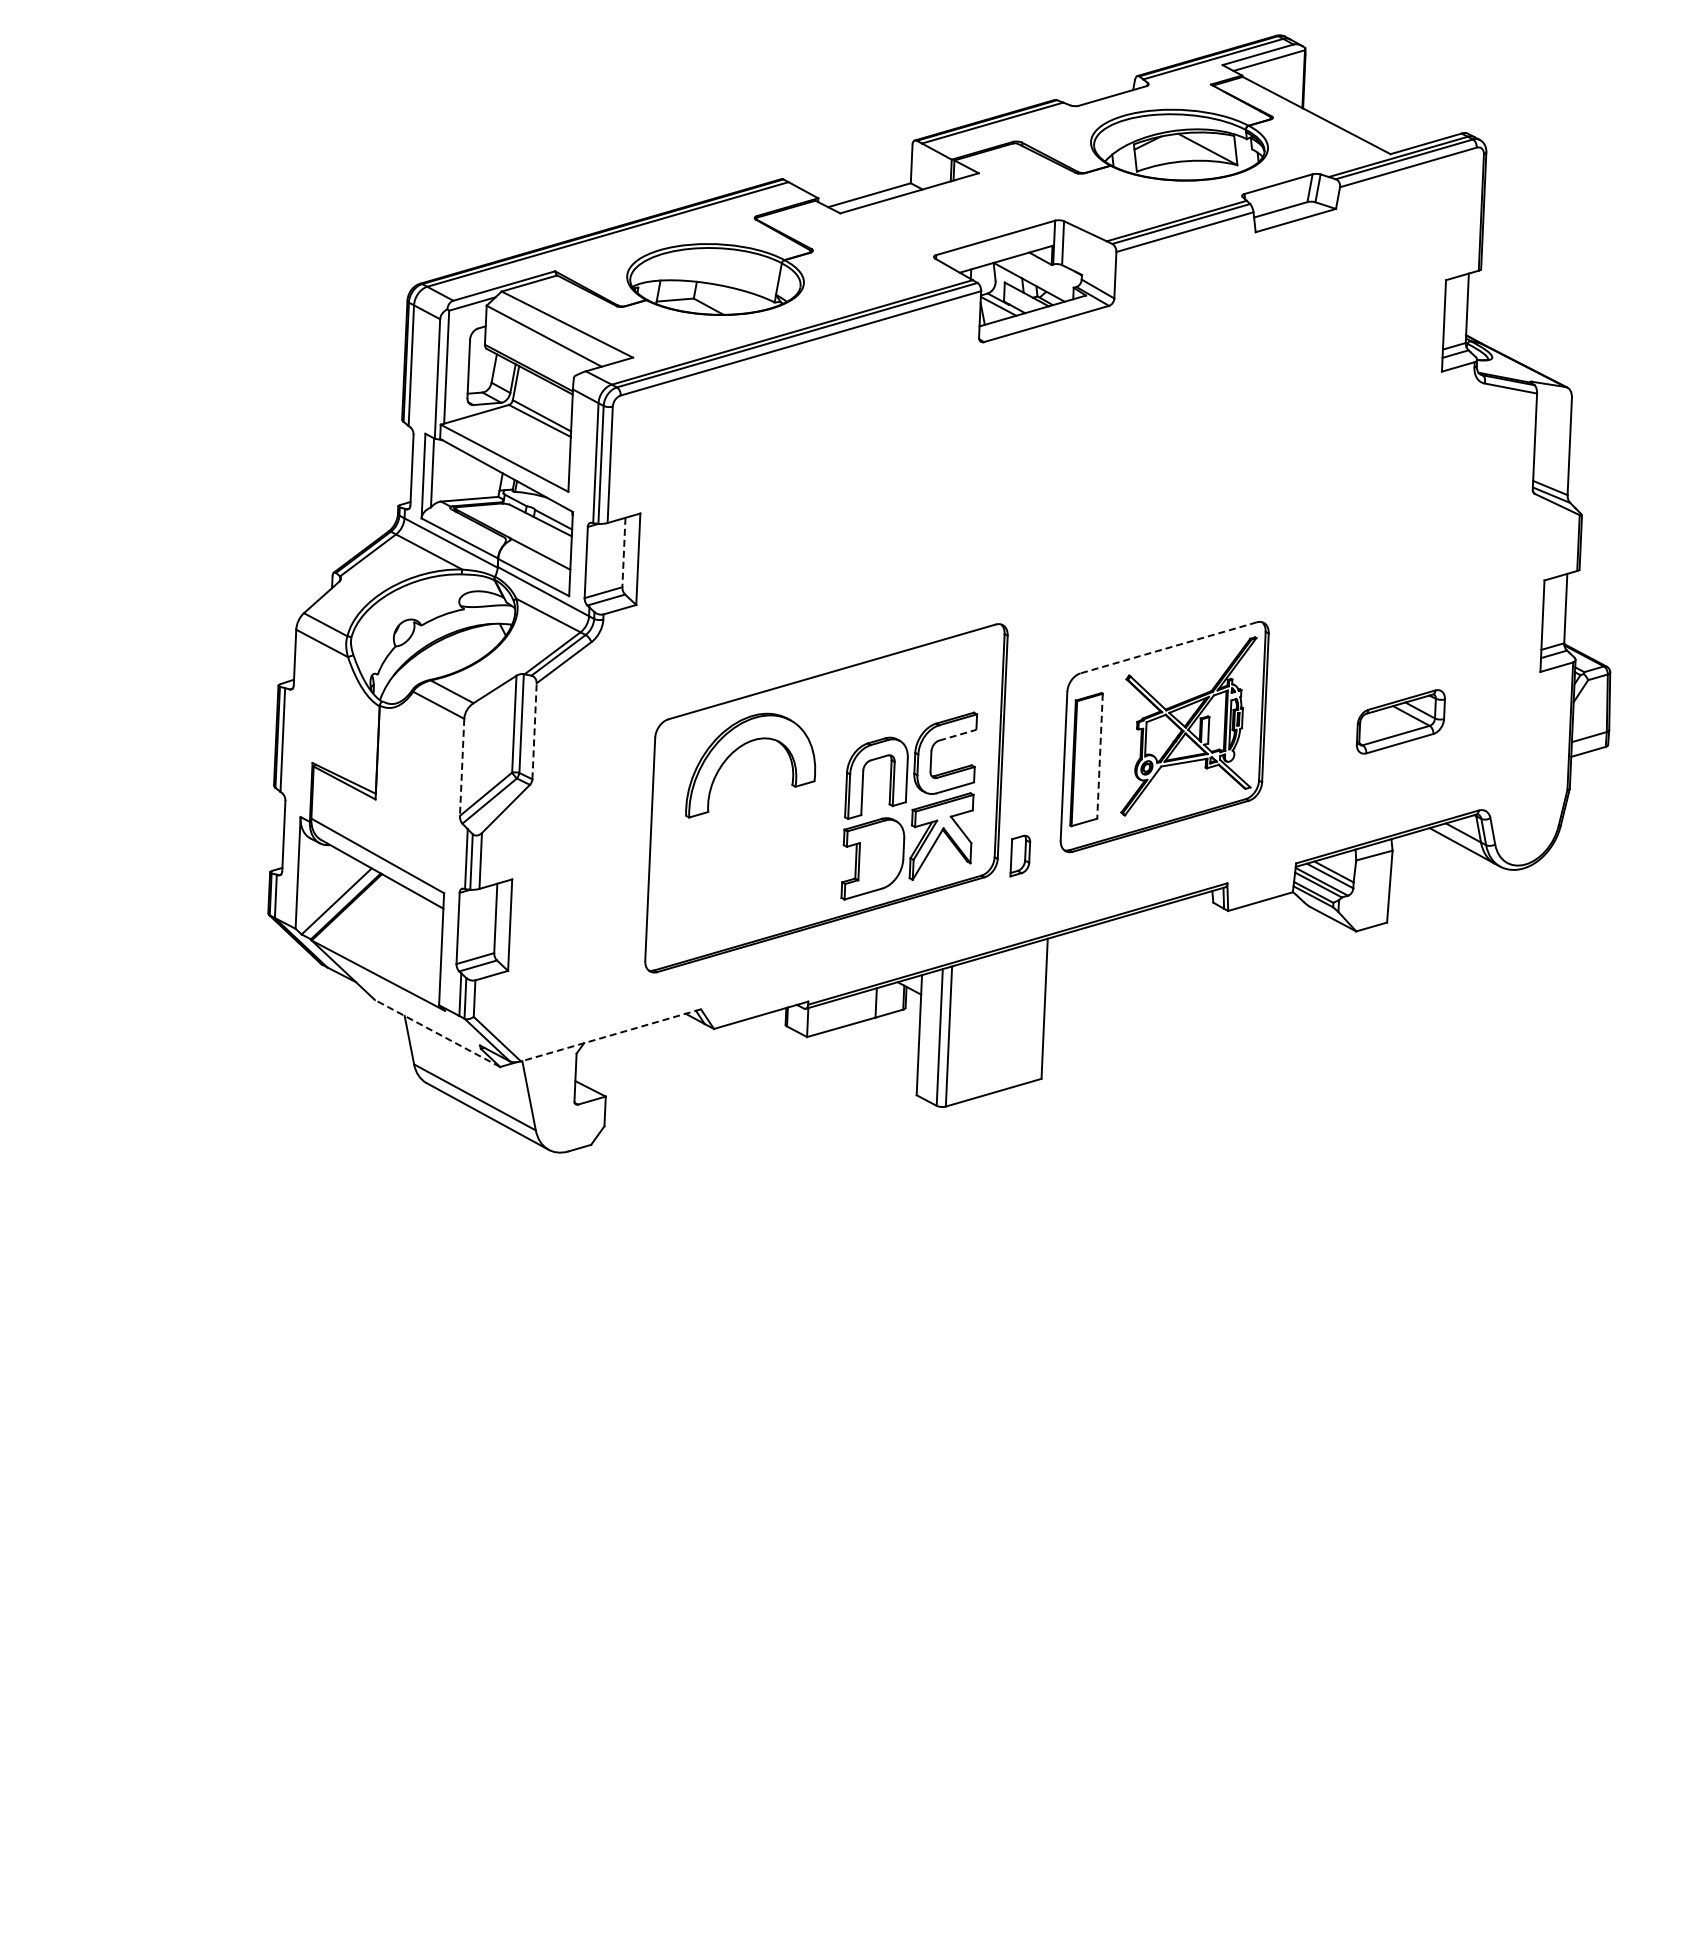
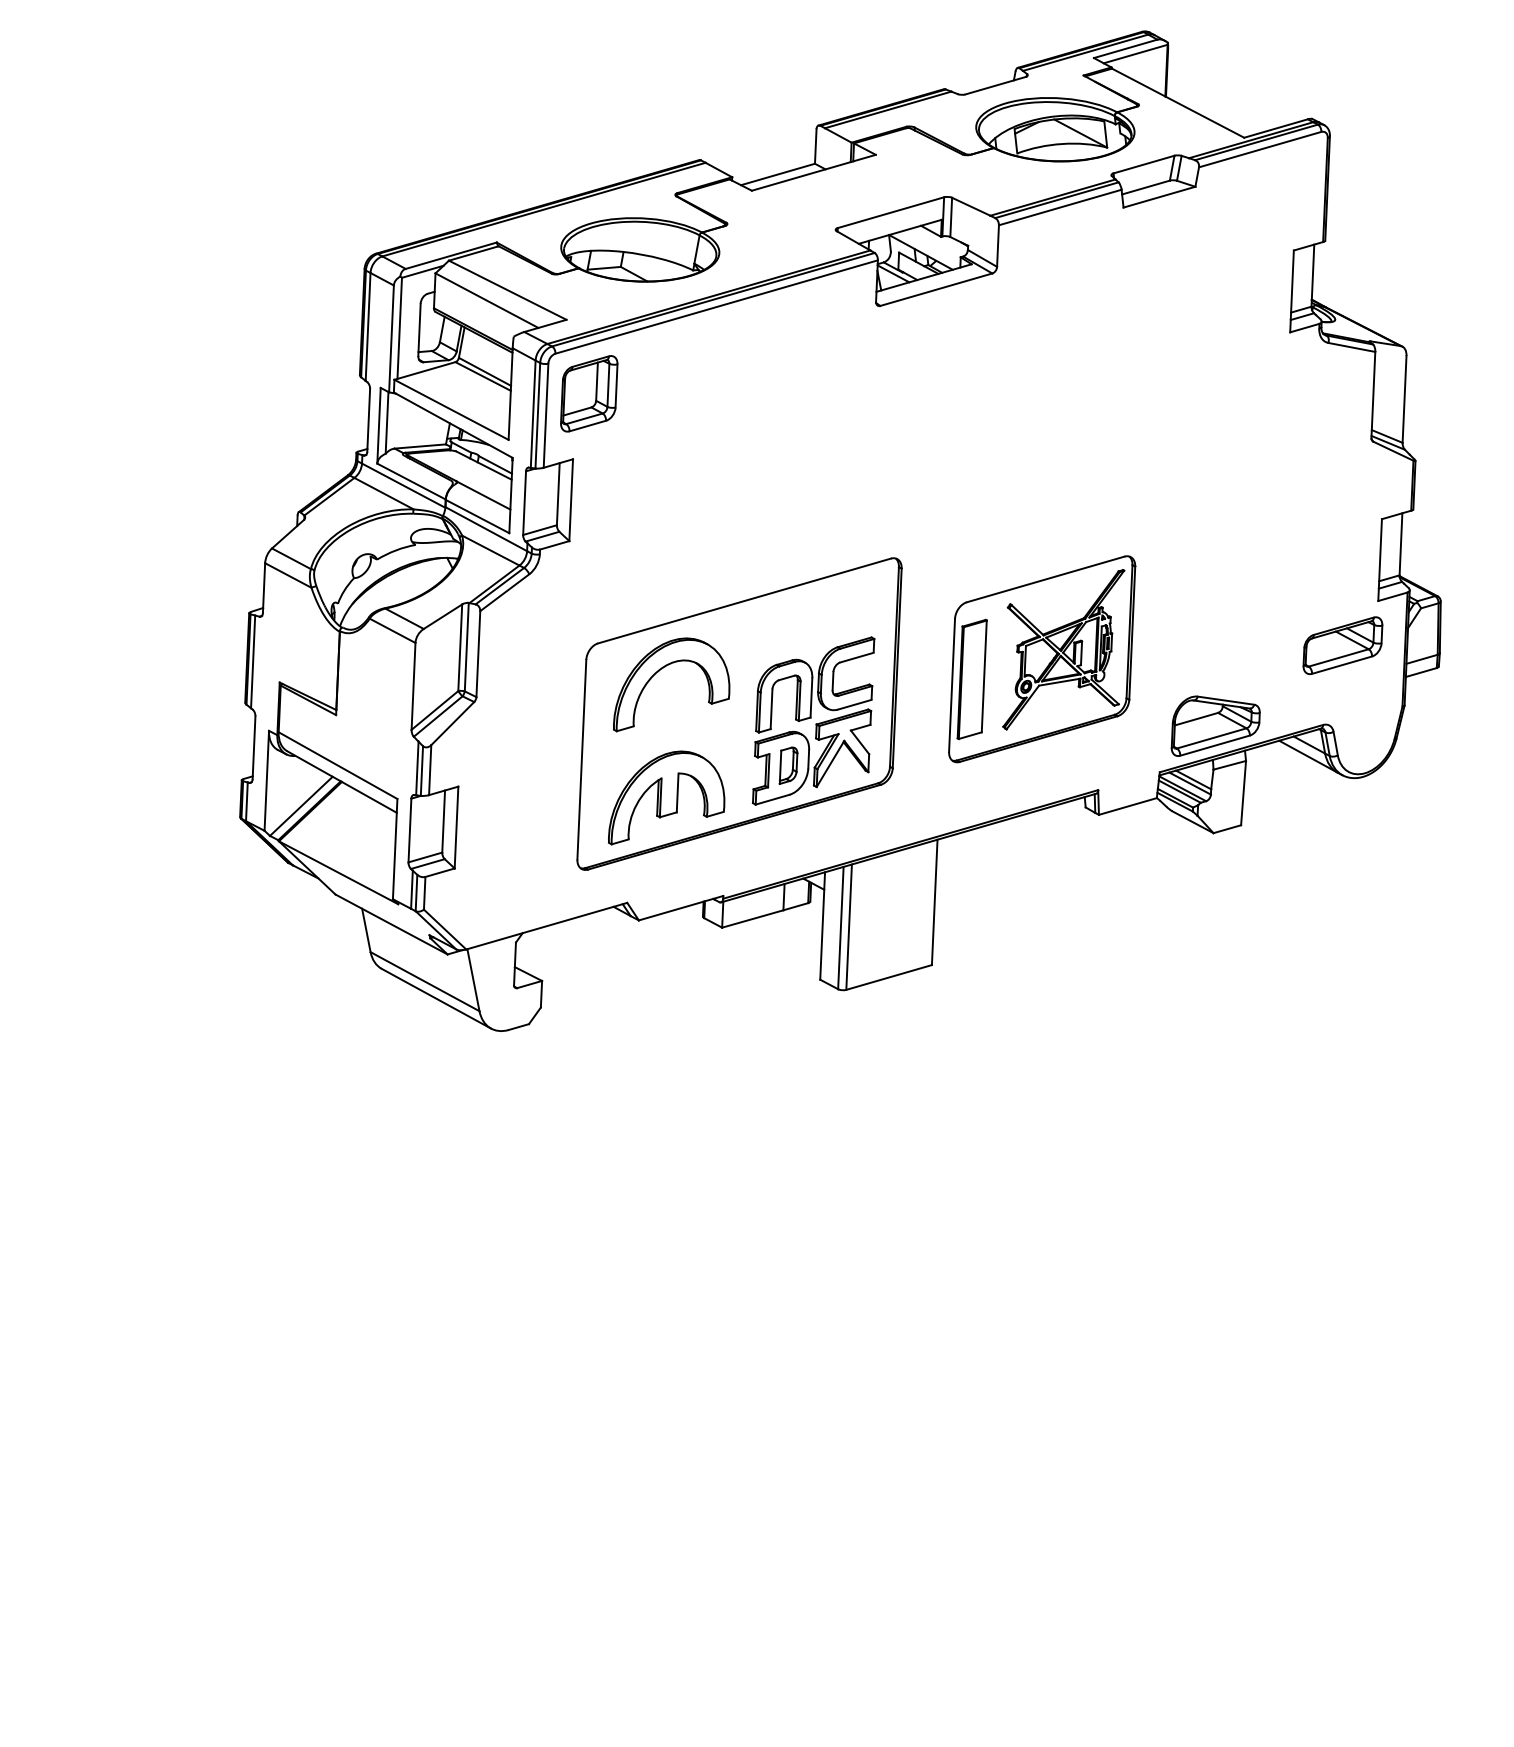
part: (658, 440) -> (589, 393), added
line: (623, 552) -> (557, 494), dashed -> solid
line: (1168, 647) -> (1045, 579), dashed -> solid
part: (1400, 721) -> (1342, 645), moved
line: (534, 730) -> (478, 653), dashed -> solid
line: (958, 735) -> (857, 657), dashed -> solid
line: (1100, 756) -> (984, 676), dashed -> solid
line: (462, 767) -> (413, 686), dashed -> solid
part: (1358, 811) -> (1215, 725), added
part: (1020, 855) -> (788, 765), moved
part: (744, 891) -> (666, 797), added
line: (437, 1033) -> (391, 924), dashed -> solid
line: (611, 1035) -> (547, 926), dashed -> solid

